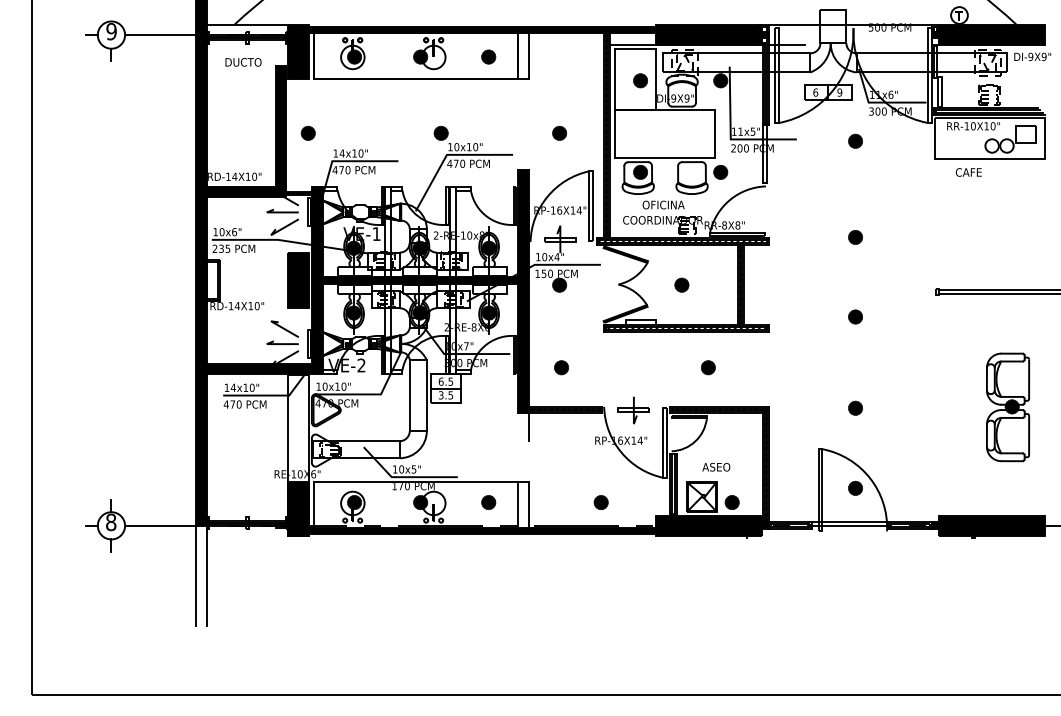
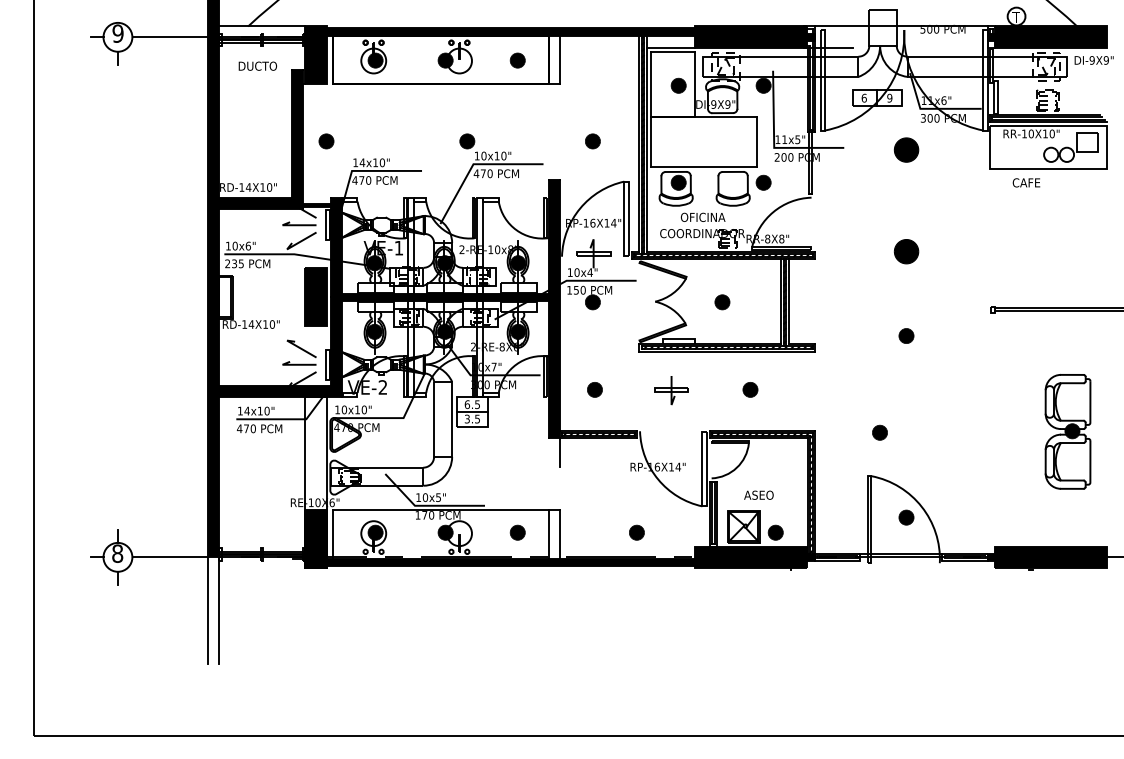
part: (855, 140) -> (906, 149), size x1.6
part: (855, 237) -> (906, 251), size x1.6
part: (855, 407) -> (879, 431), moved
part: (633, 410) -> (671, 390), moved

